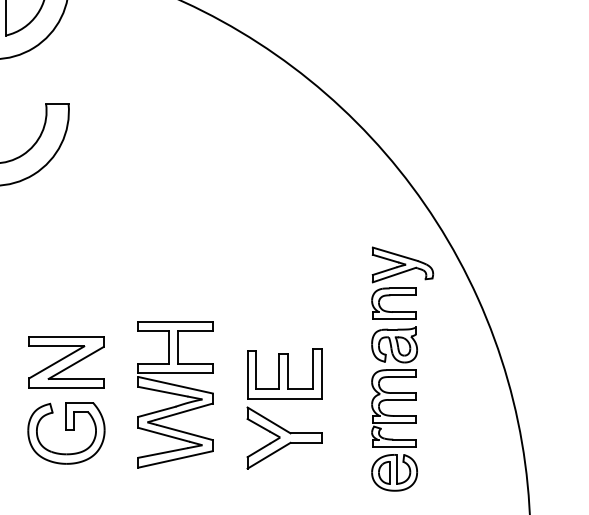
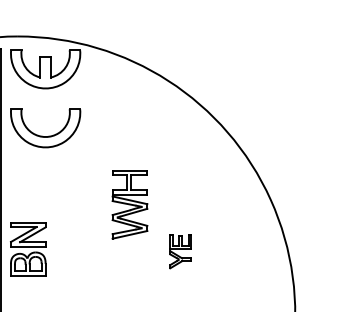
part: (402, 368) -> (235, 232), removed
part: (174, 394) -> (129, 204), moved
part: (65, 400) -> (78, 247), removed
part: (284, 409) -> (180, 251), size x0.6

